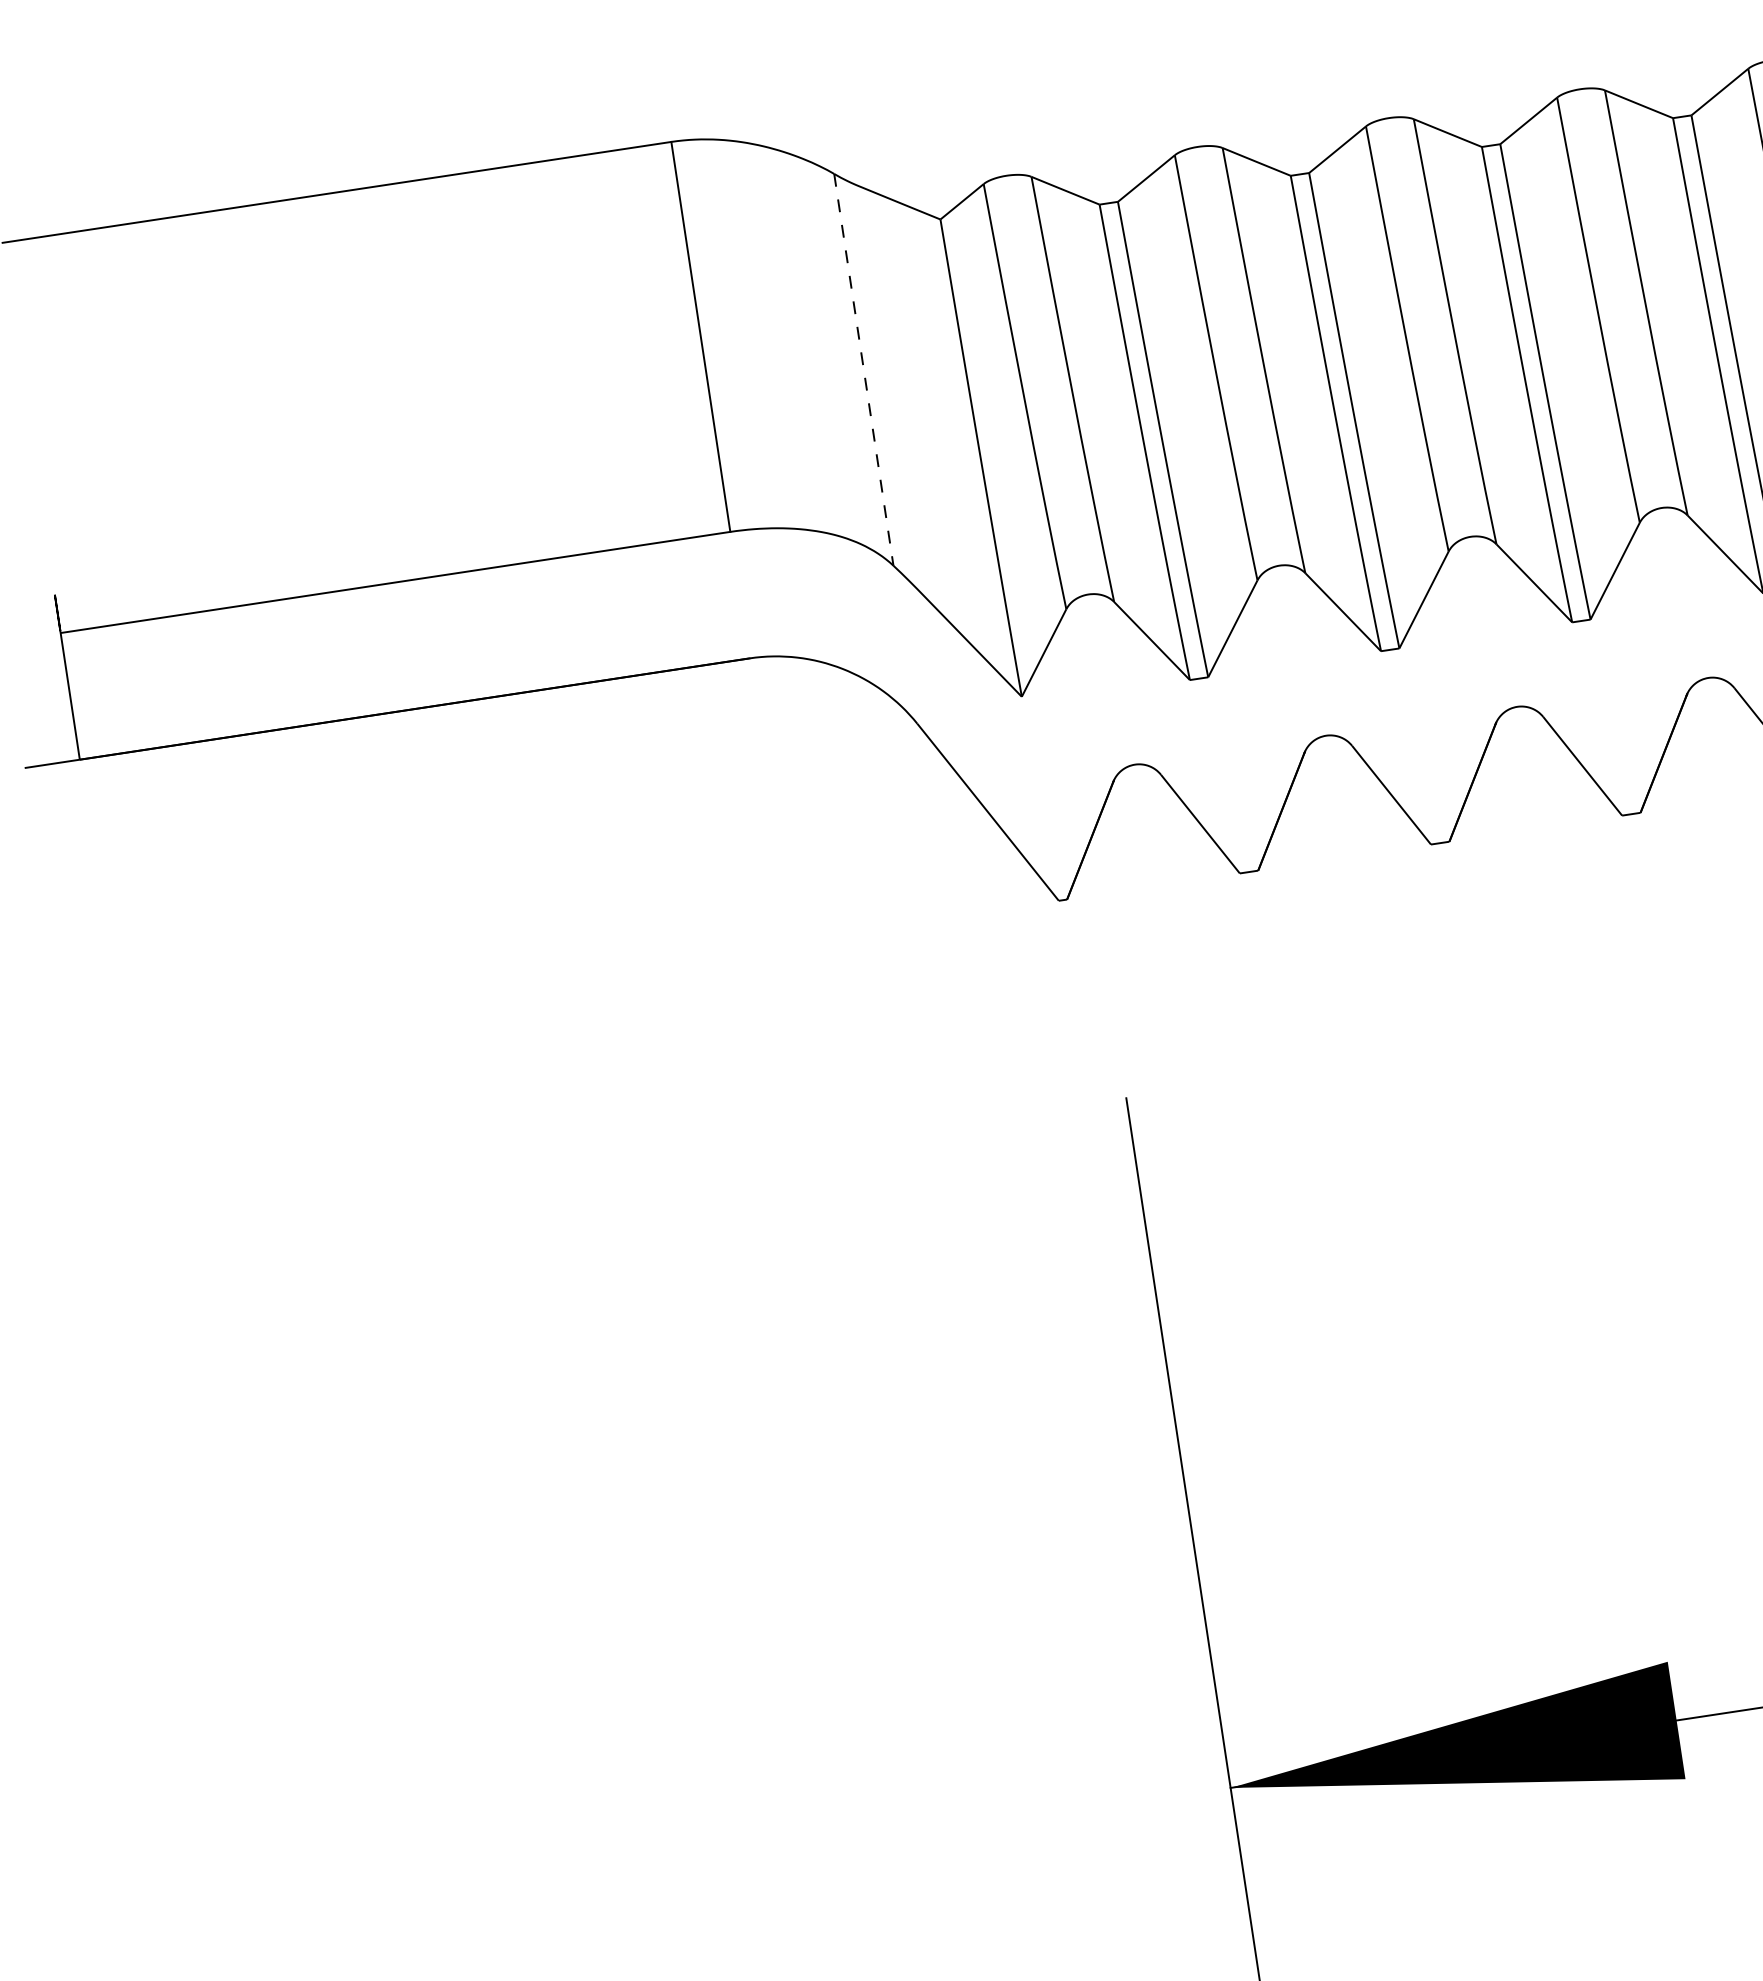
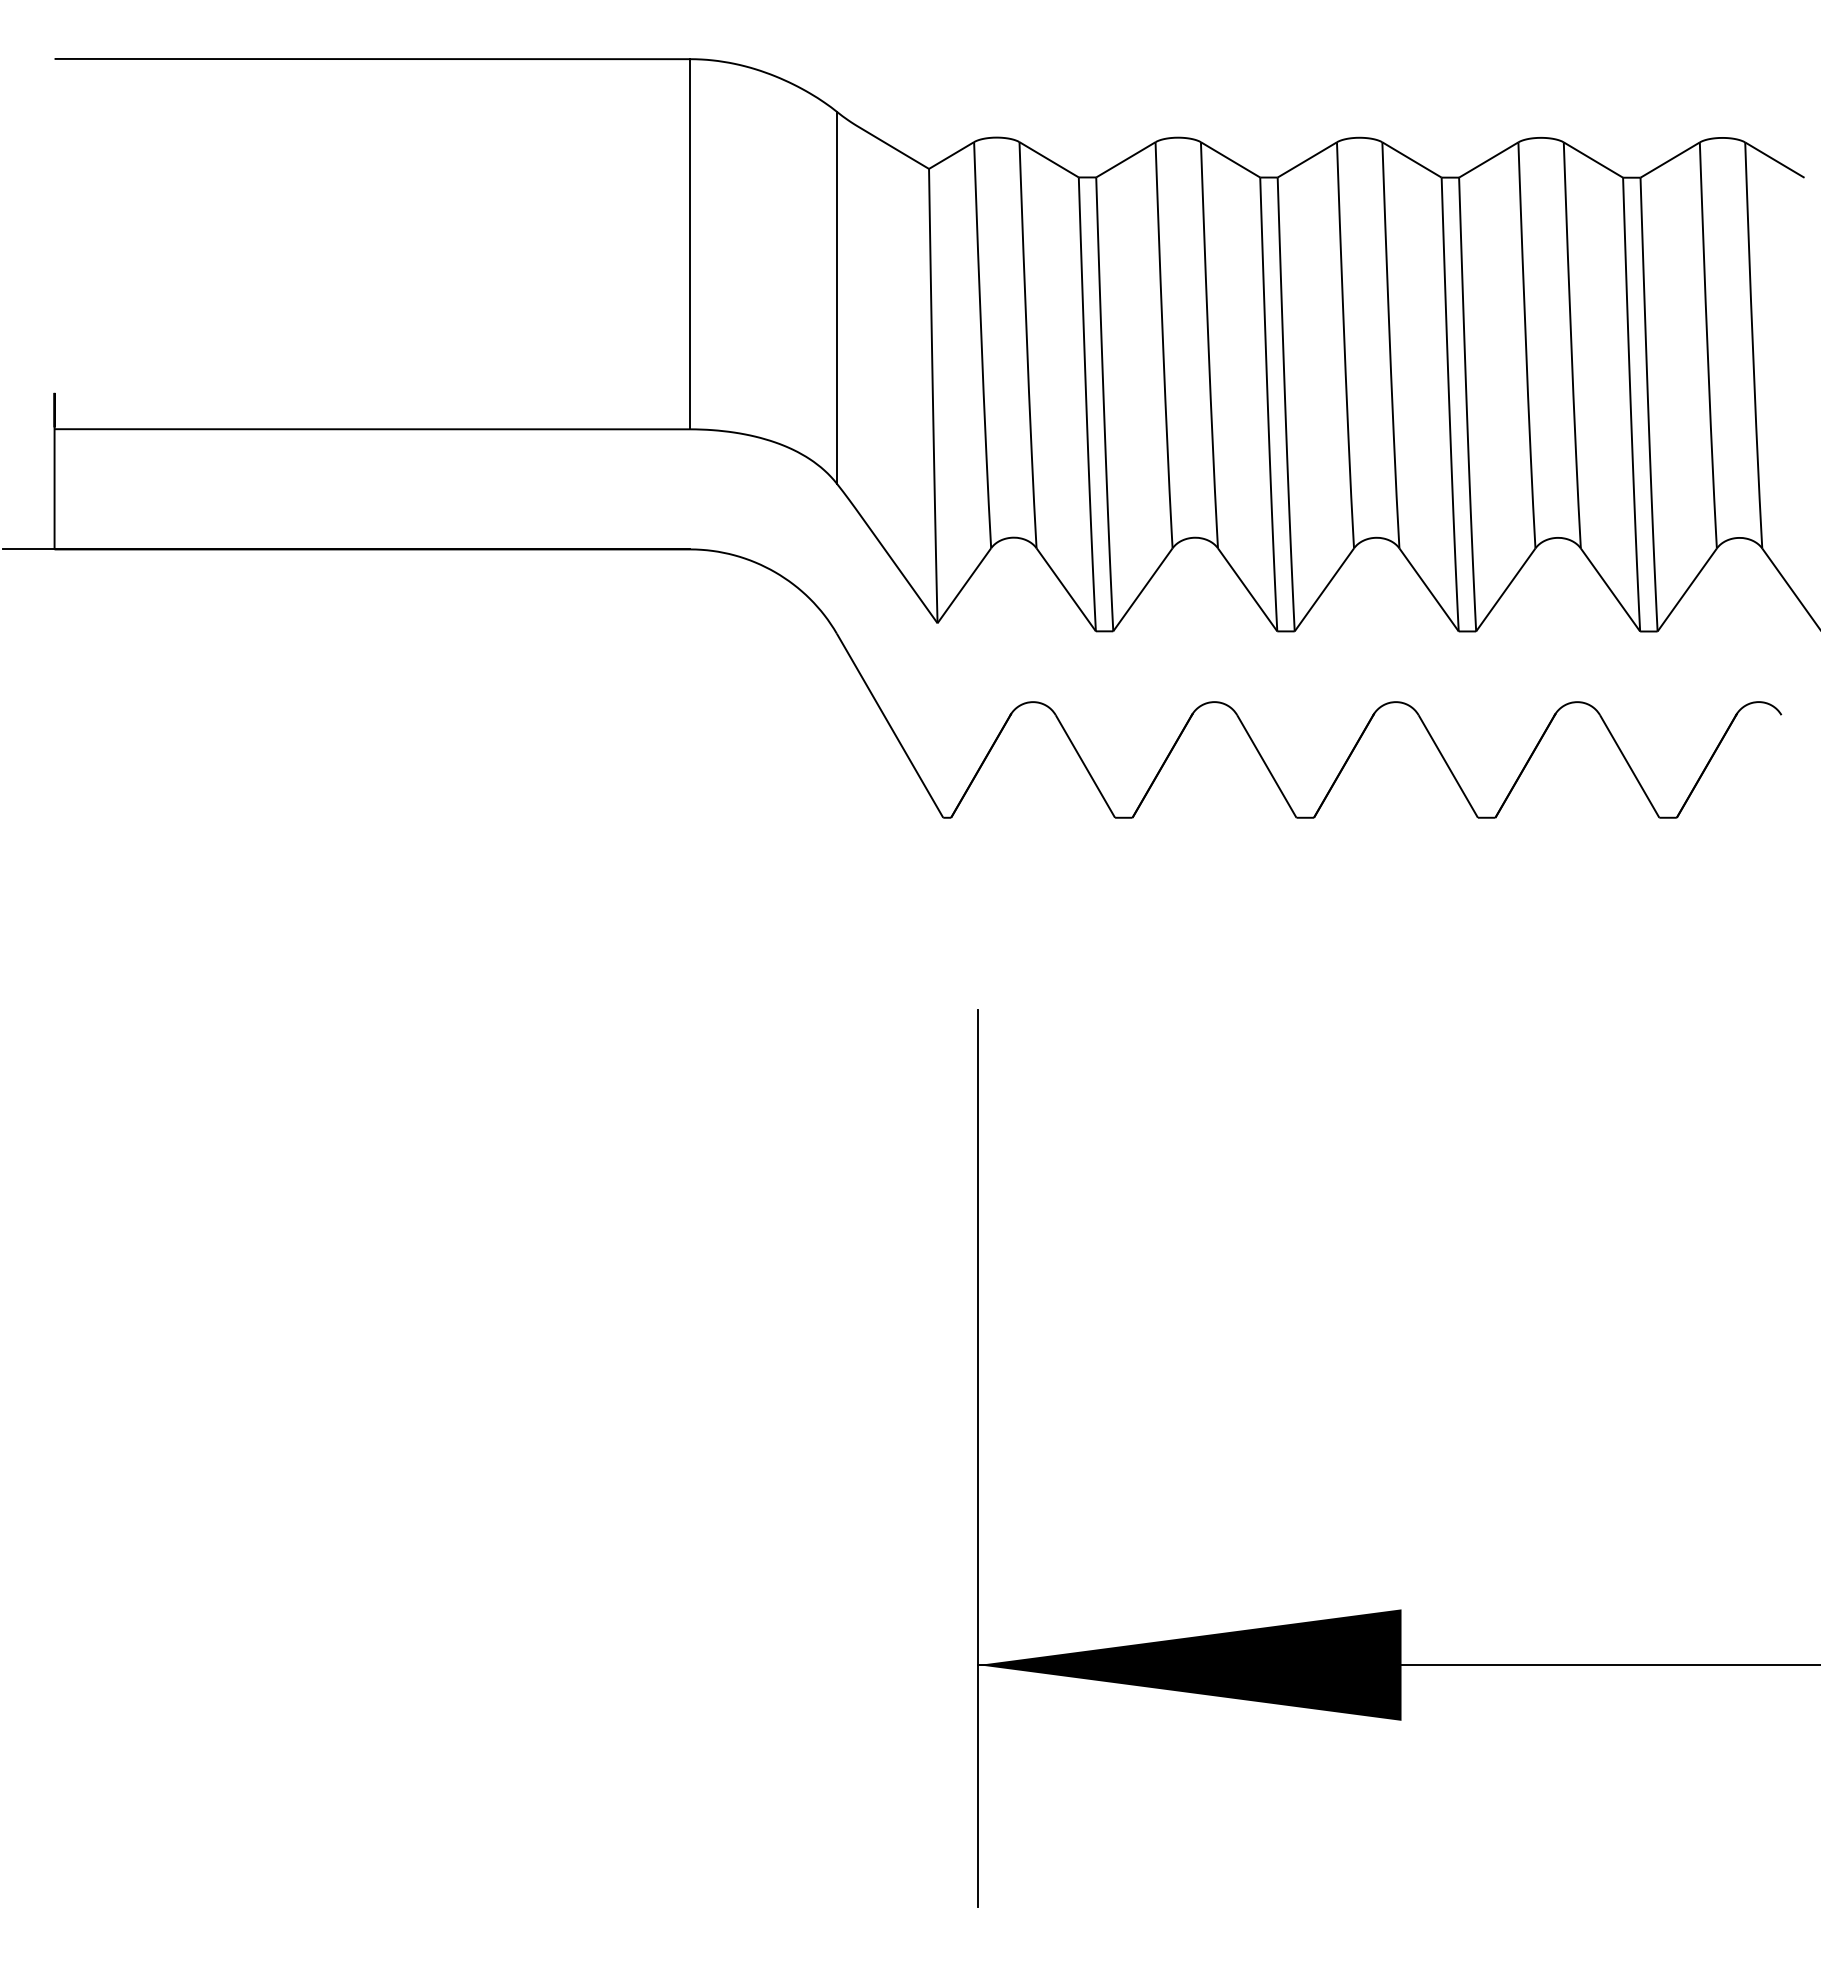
line: (863, 369) -> (836, 297), dashed -> solid

